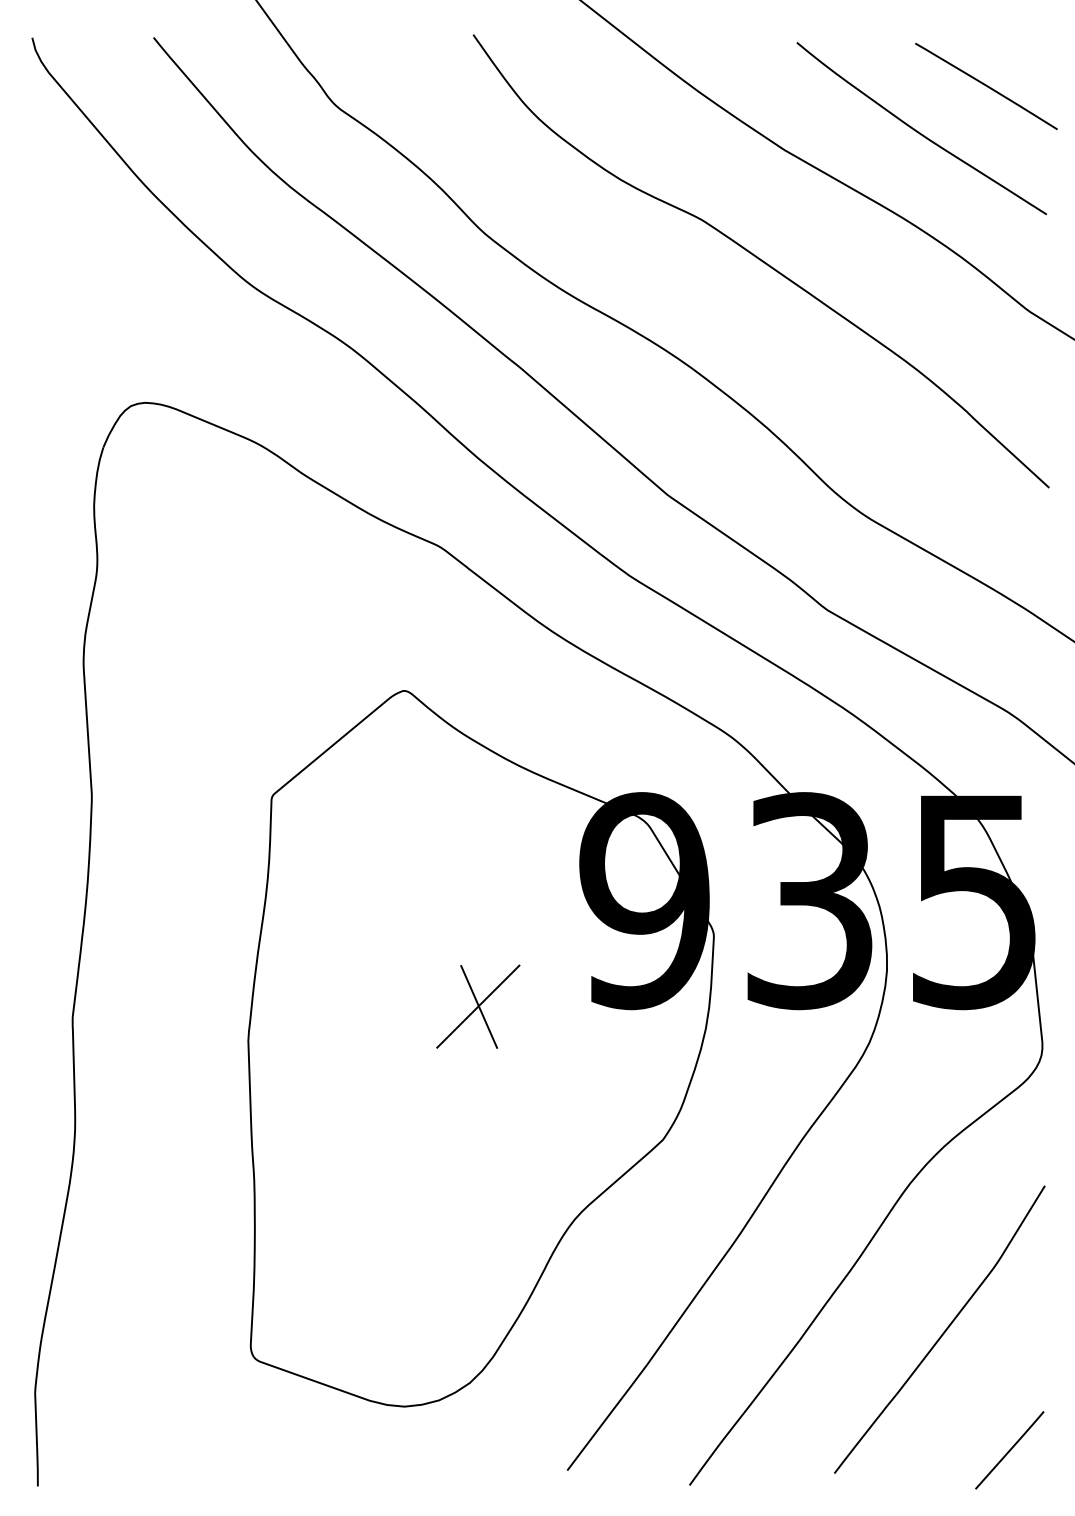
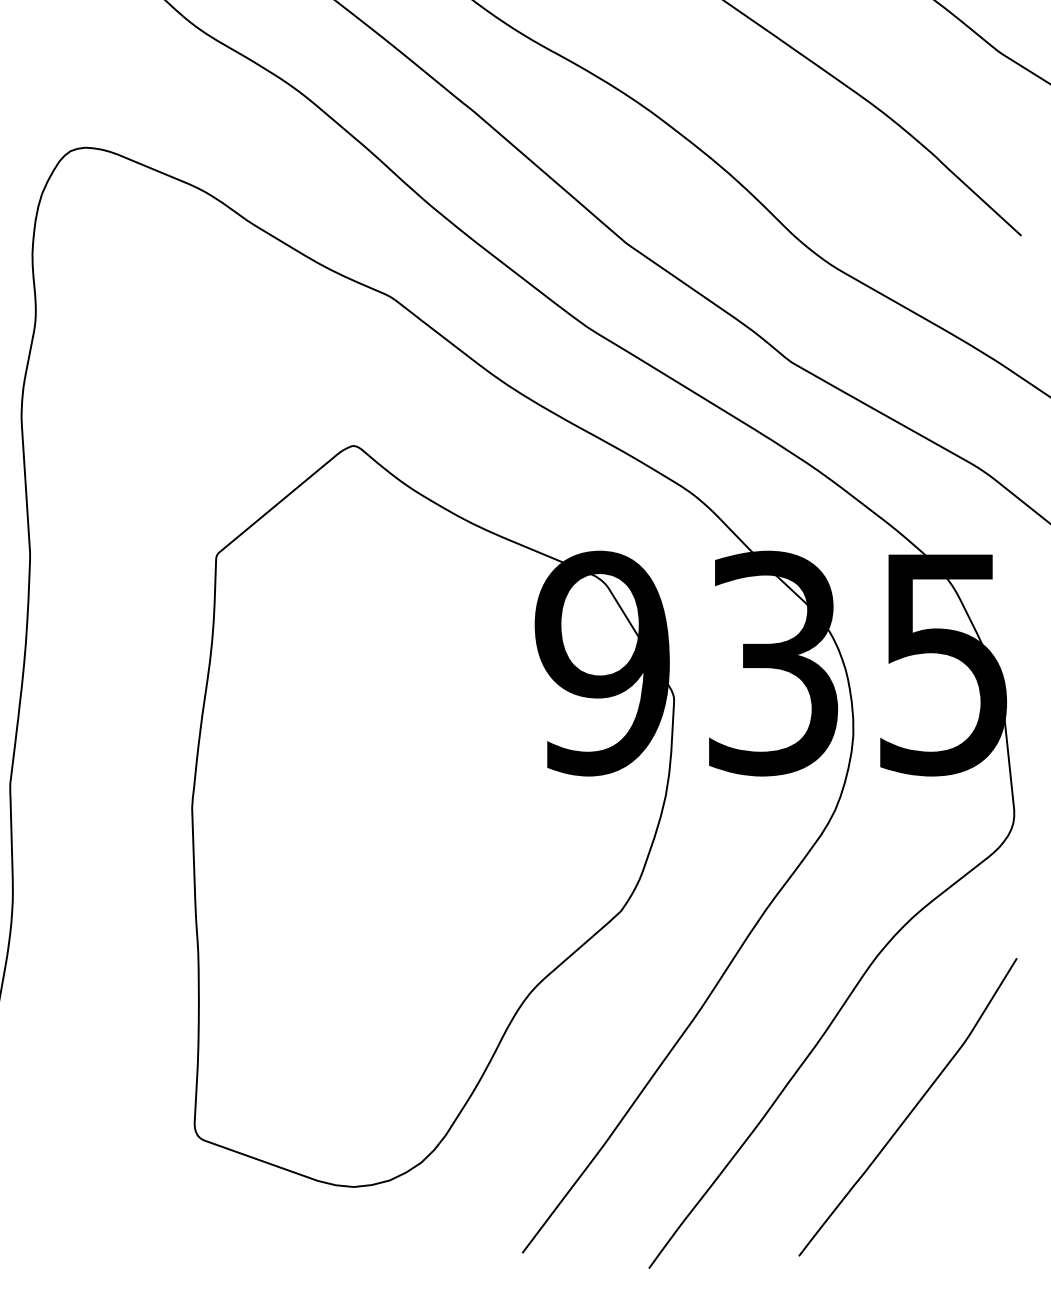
part: (478, 1006) -> (430, 772), removed
line: (1009, 1450) -> (980, 1232), removed

